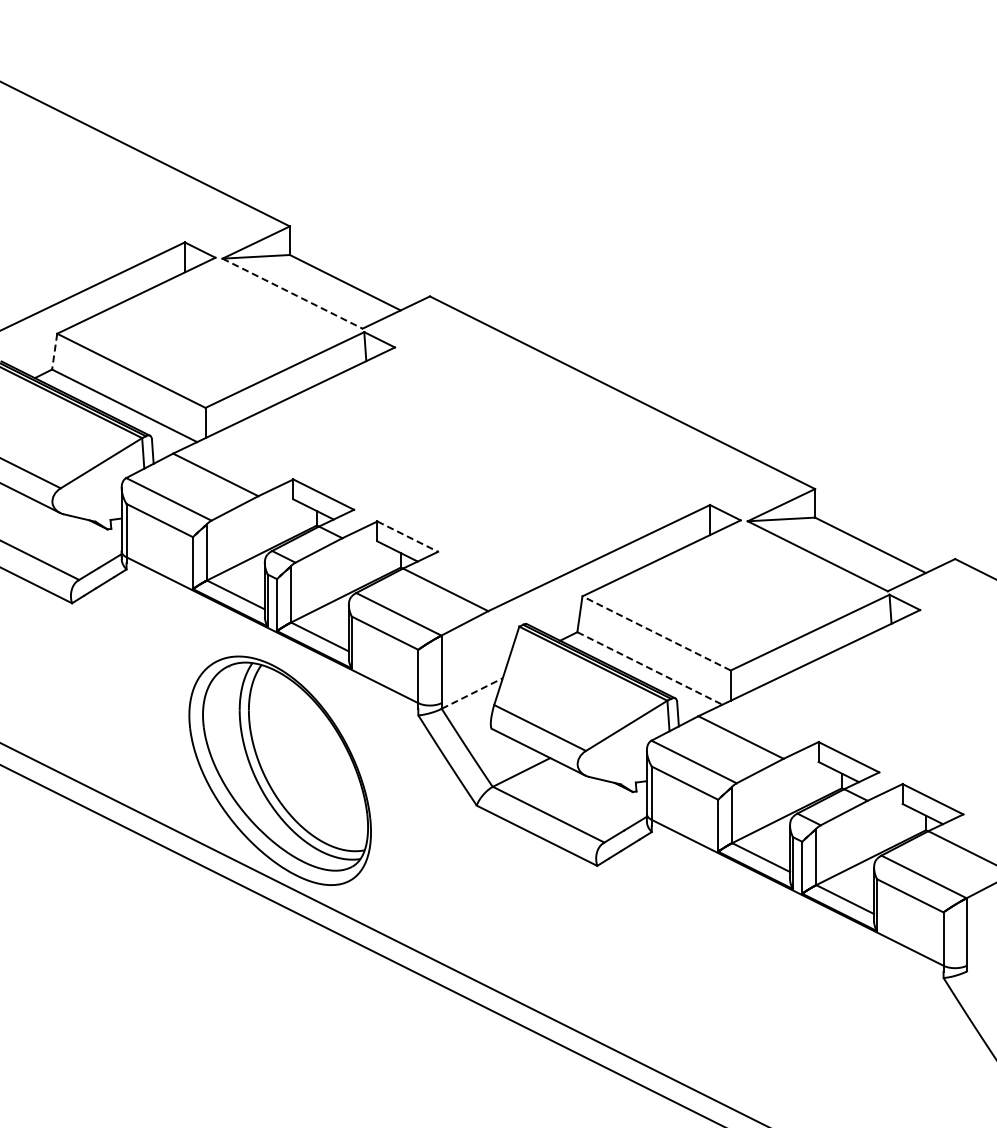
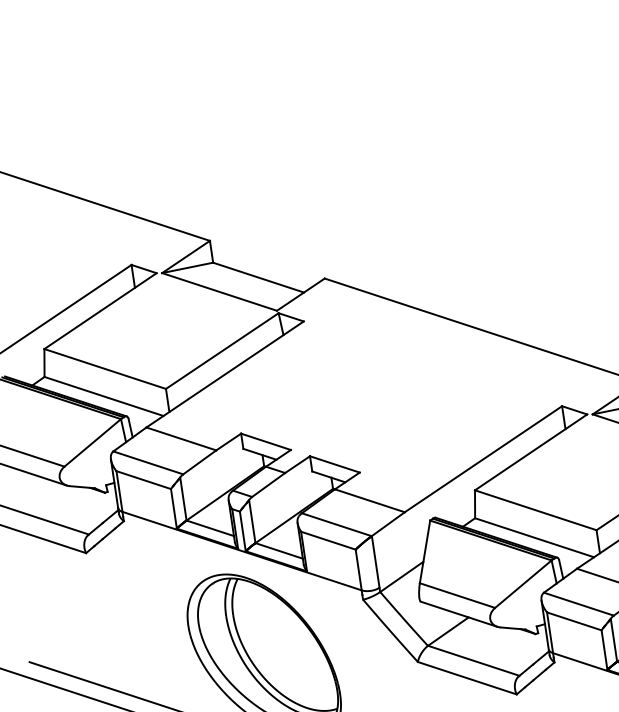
line: (293, 293) -> (220, 291), dashed -> solid
line: (54, 352) -> (44, 363), dashed -> solid
line: (407, 536) -> (334, 464), dashed -> solid
line: (656, 633) -> (535, 510), dashed -> solid
line: (650, 668) -> (535, 537), dashed -> solid
line: (472, 693) -> (401, 576), dashed -> solid

